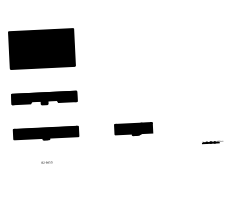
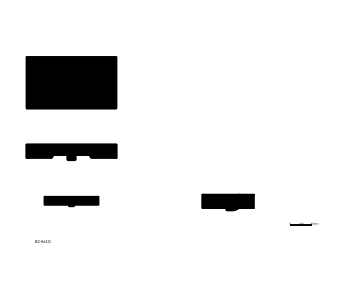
part: (133, 129) -> (227, 202), moved
part: (46, 133) -> (71, 201), size x0.6
text: (46, 162) -> (42, 241), moved

